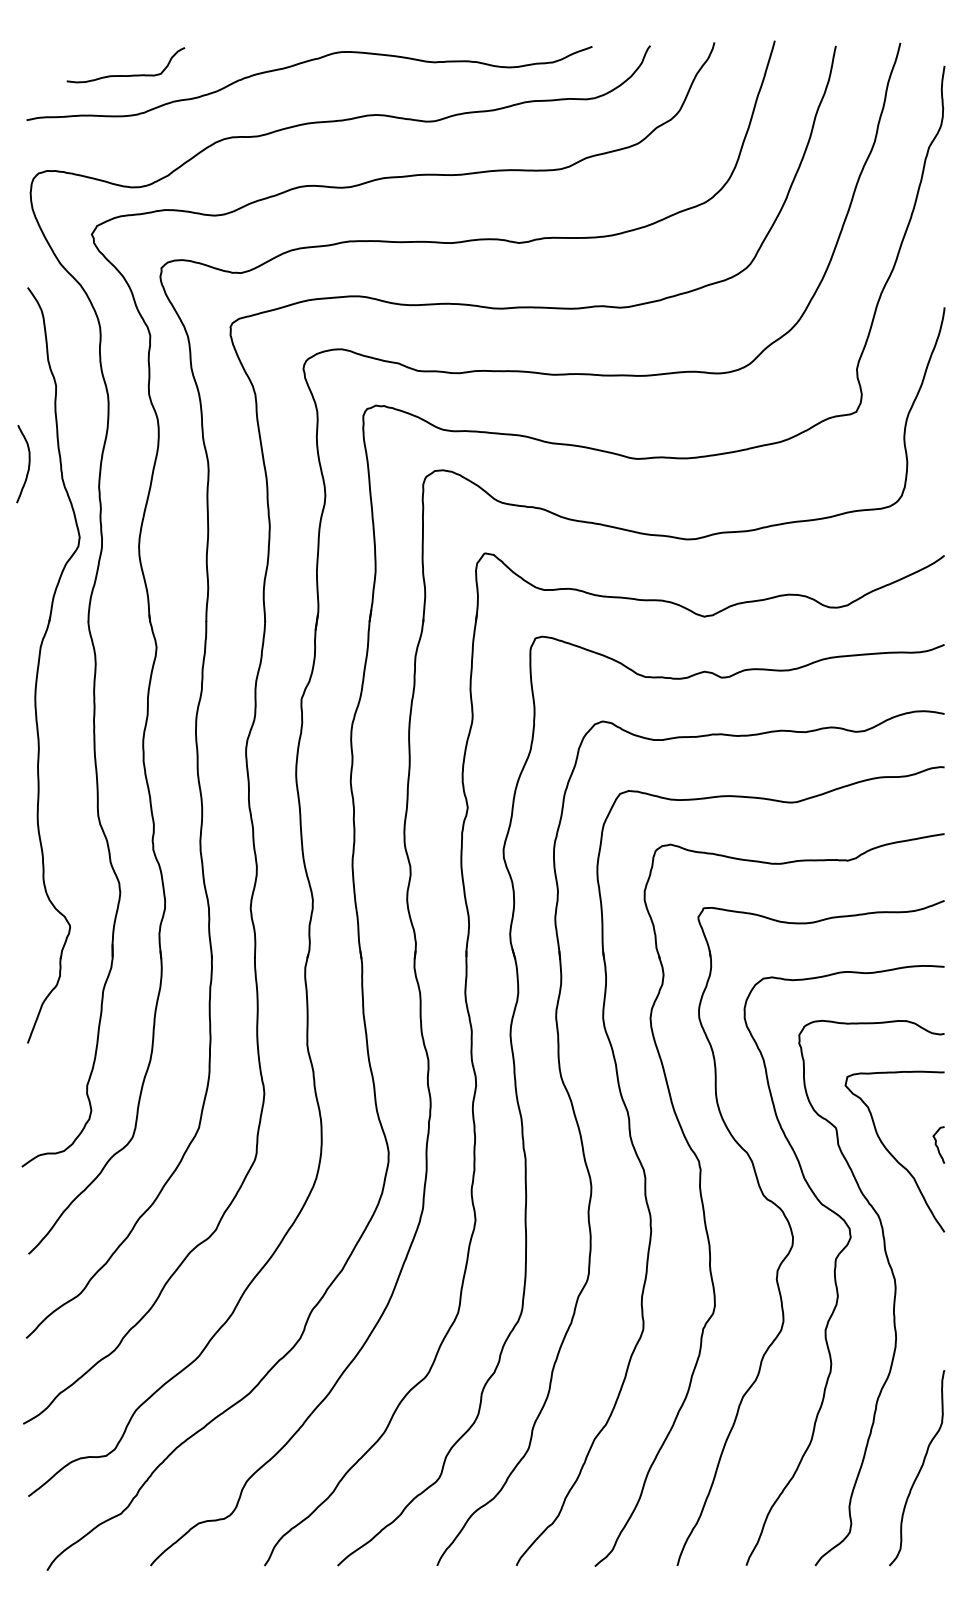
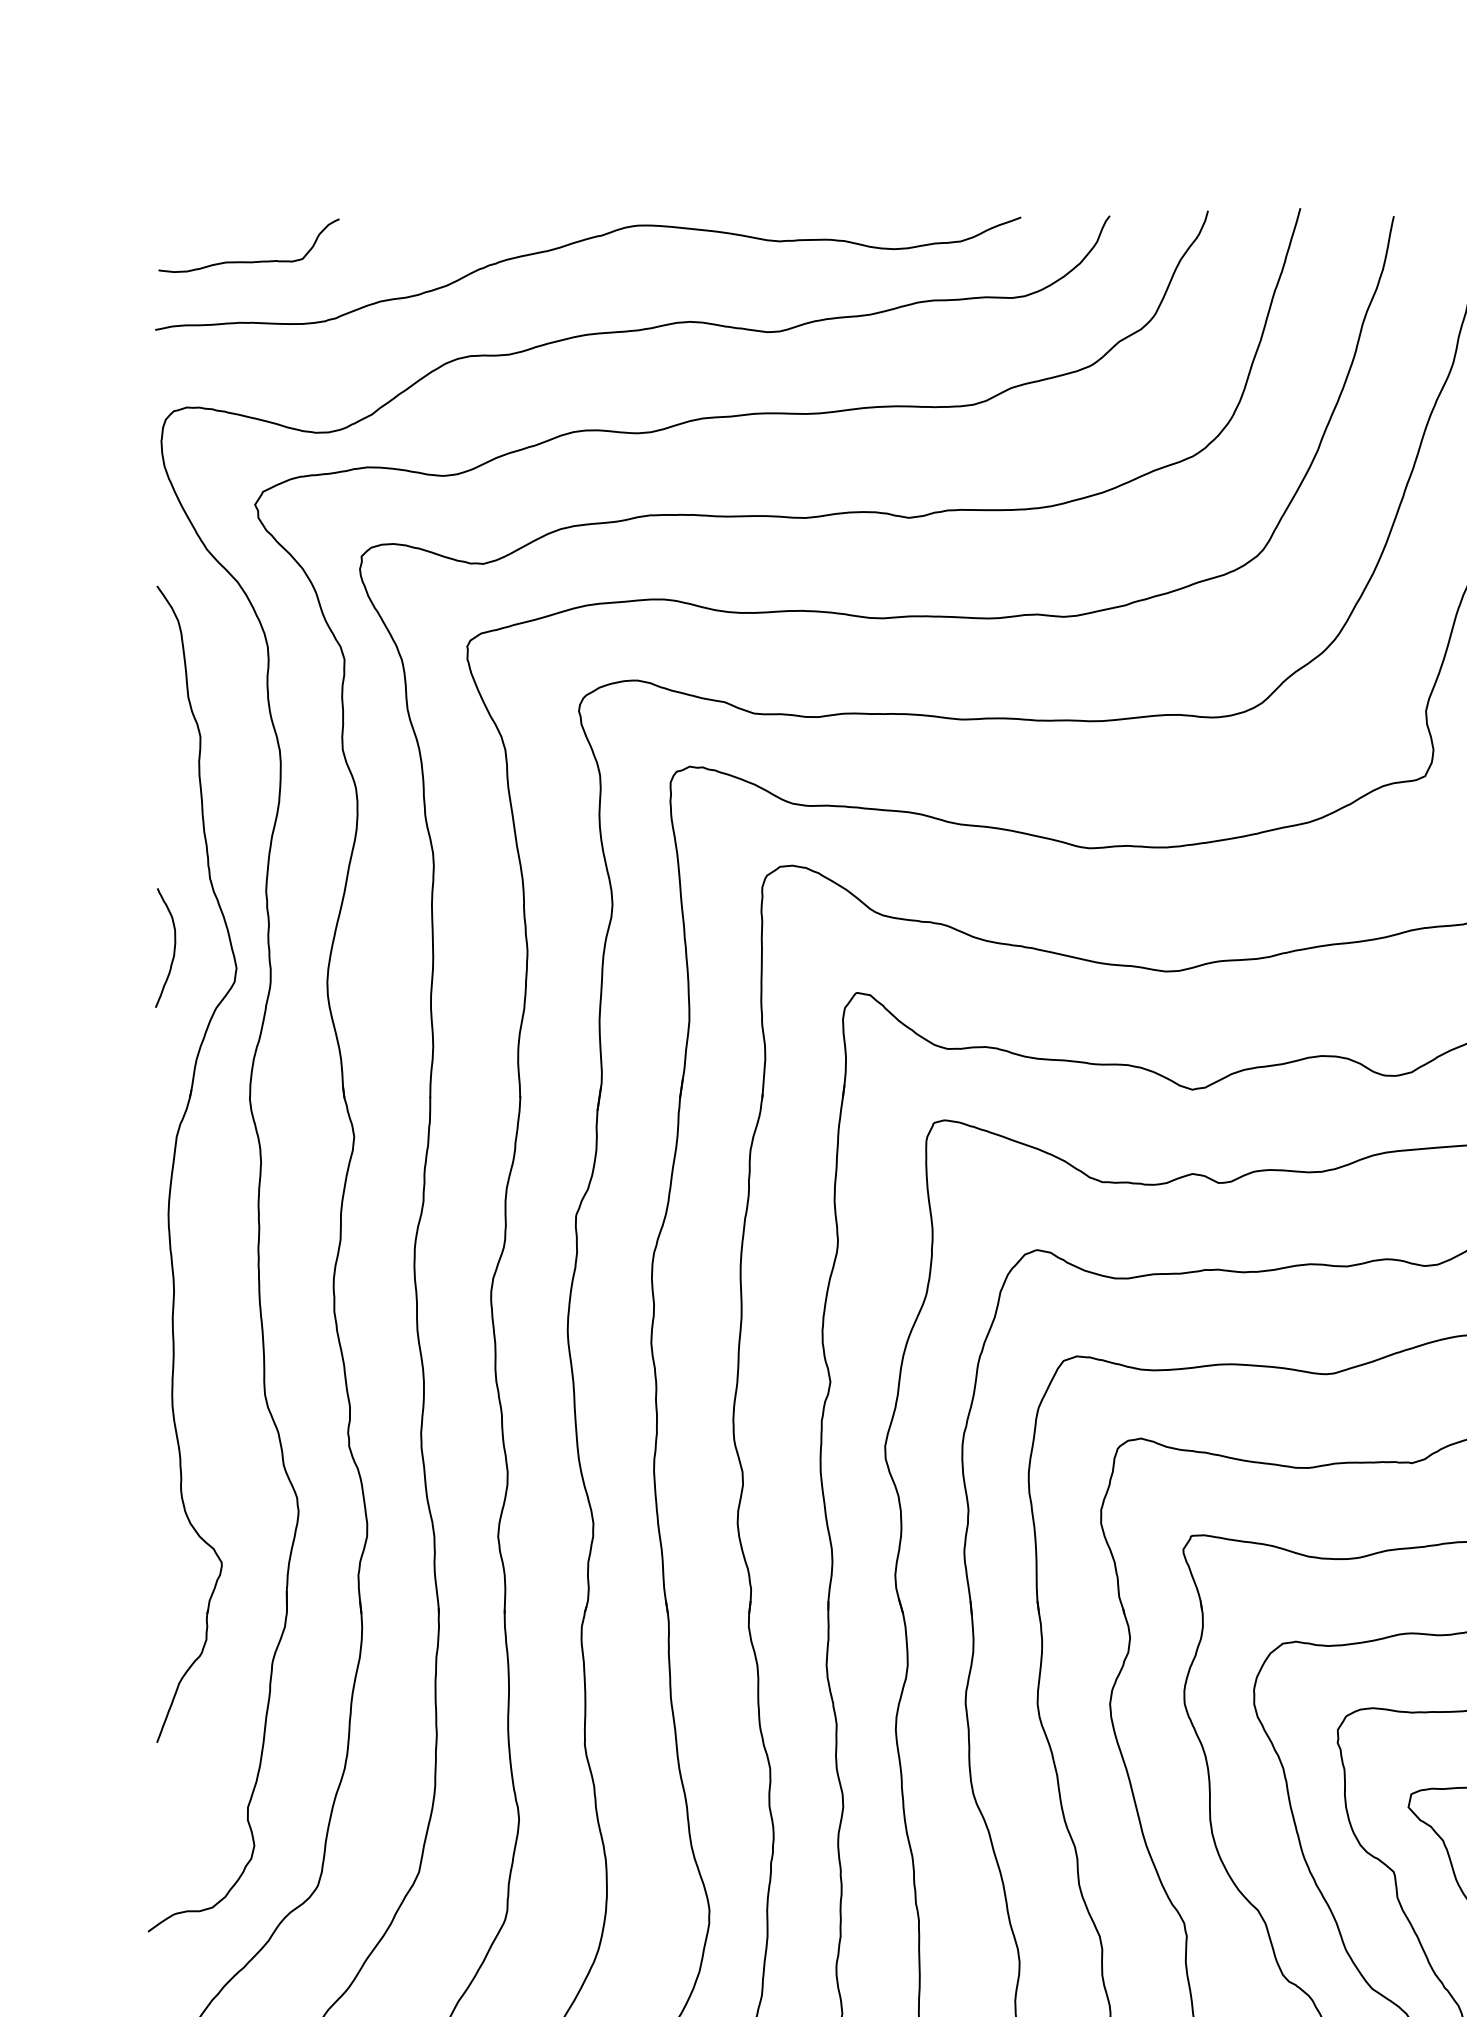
curve: (125, 75) -> (248, 261), moved
curve: (28, 464) -> (173, 948), moved

